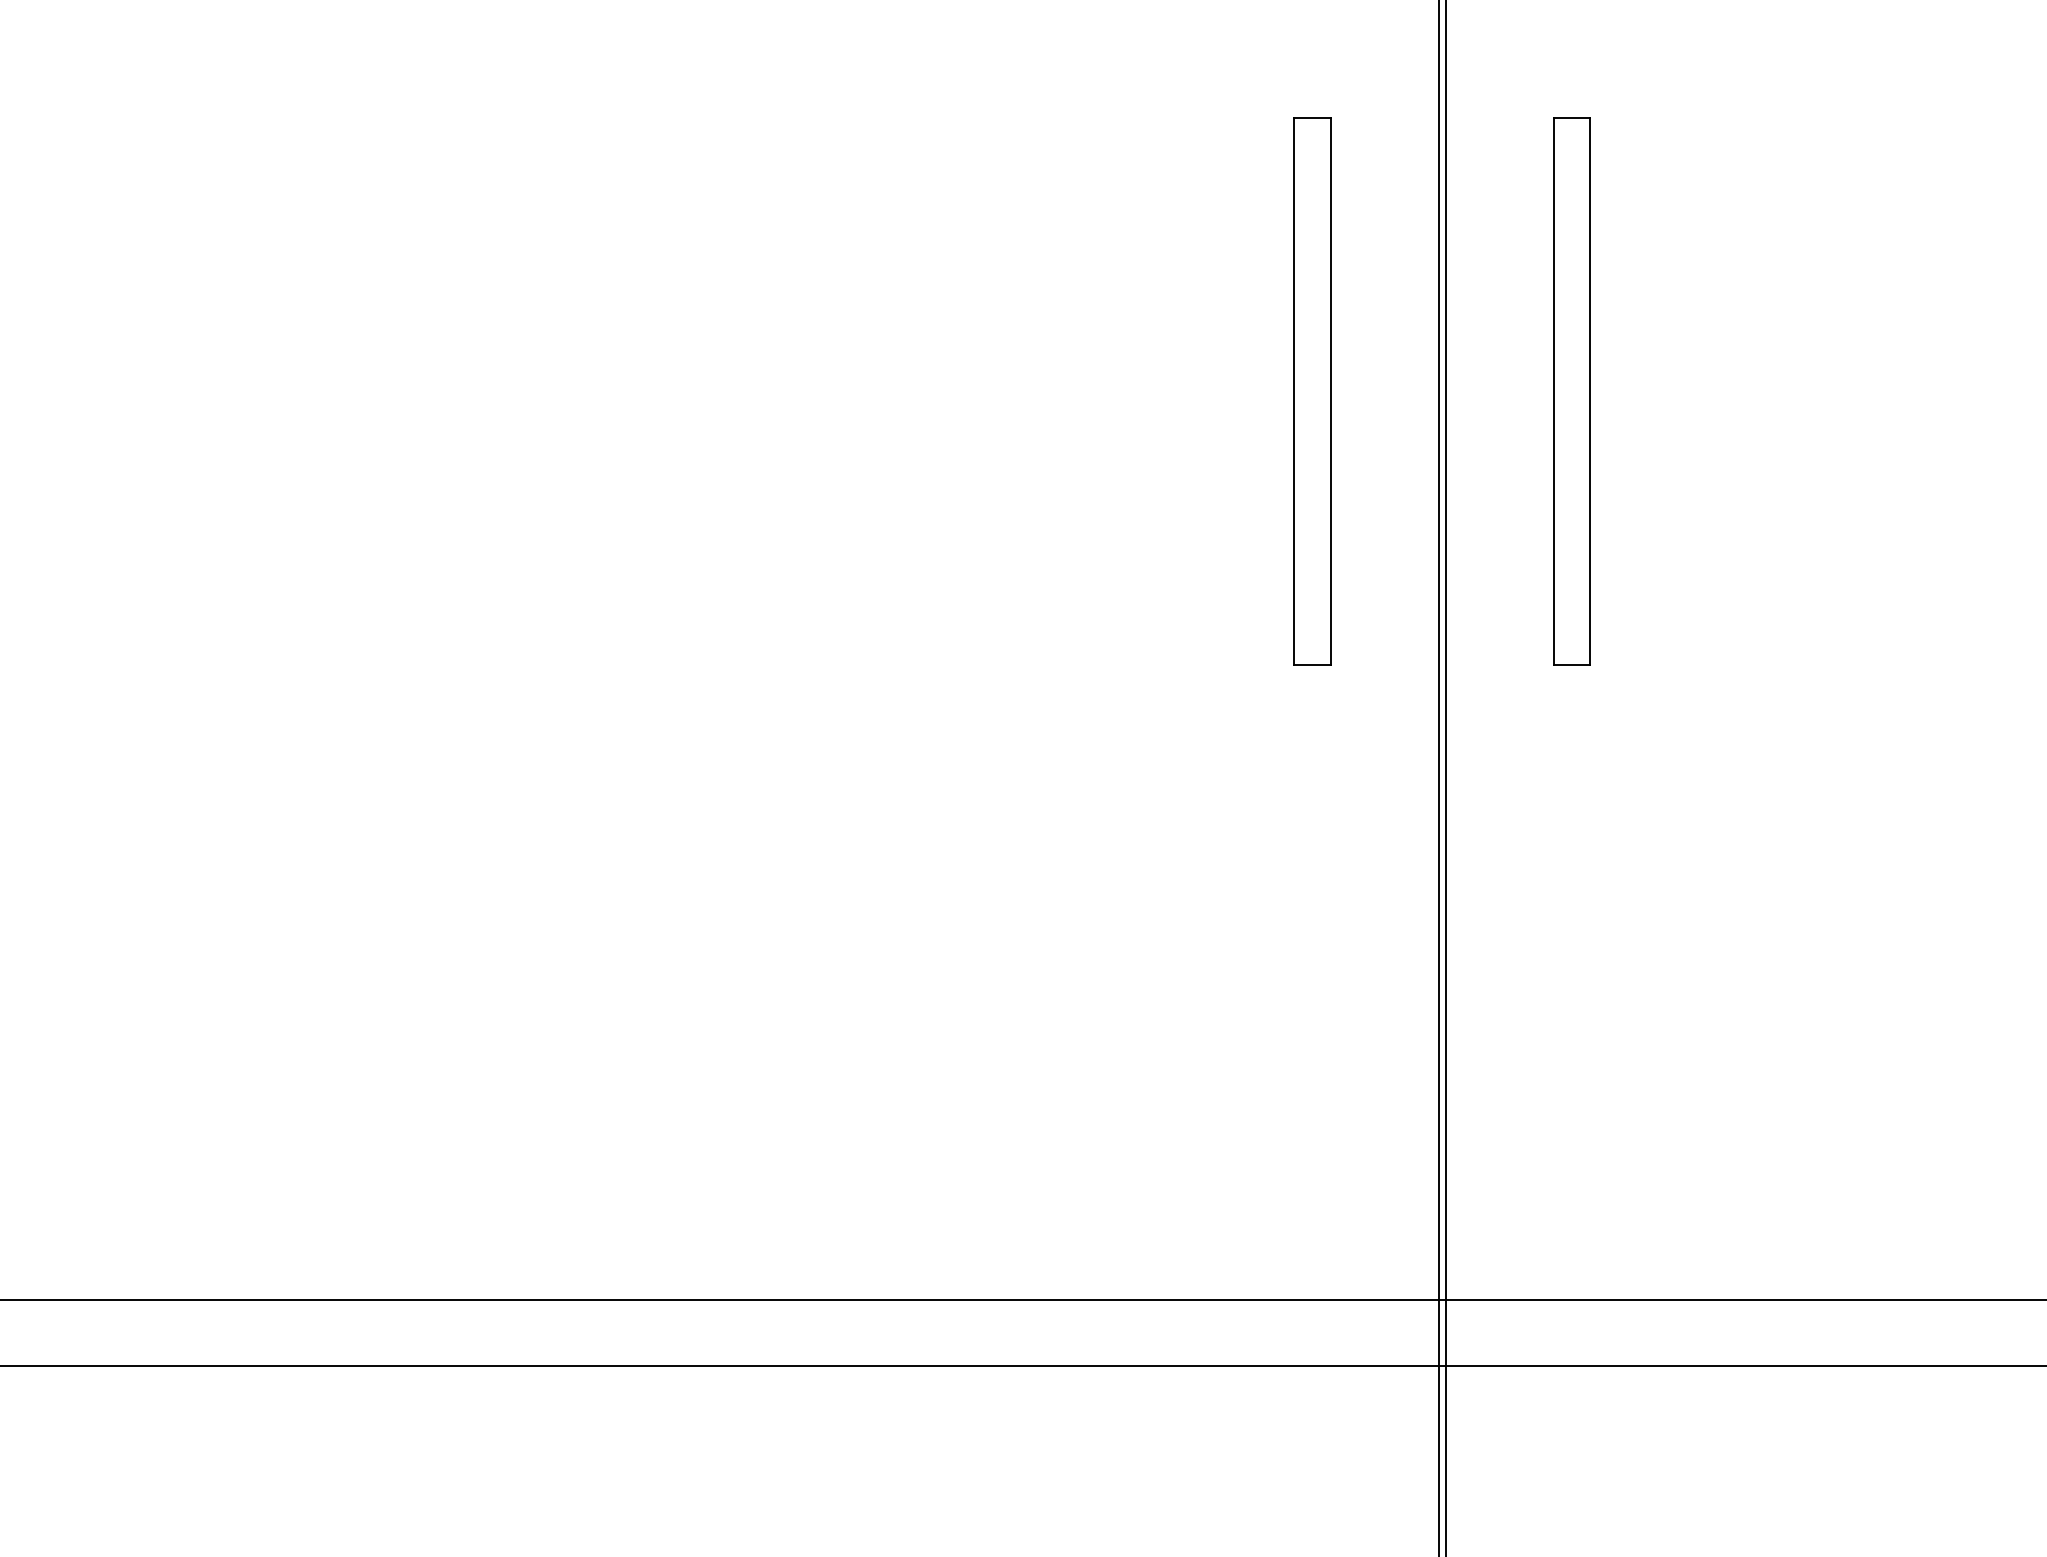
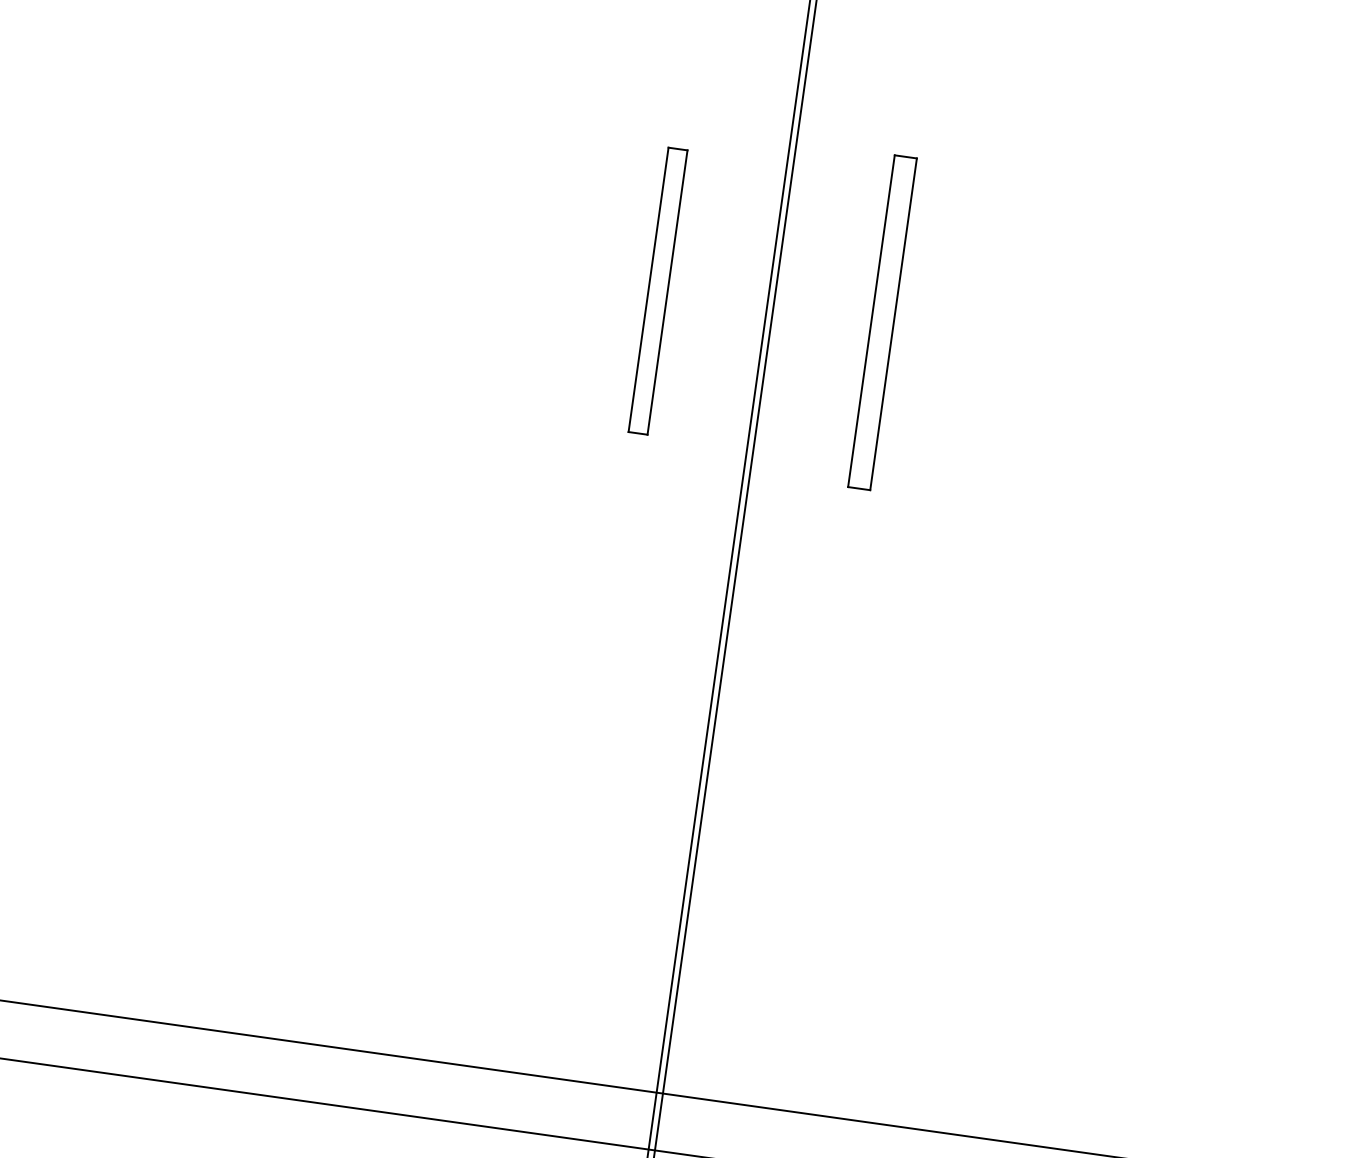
part: (1312, 391) -> (657, 291), size x0.6
part: (1571, 391) -> (882, 322), size x0.7

